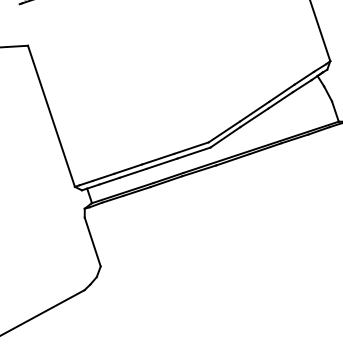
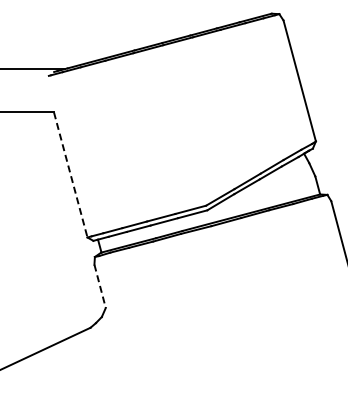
line: (51, 115) -> (70, 174), solid -> dashed
line: (93, 242) -> (100, 286), solid -> dashed

